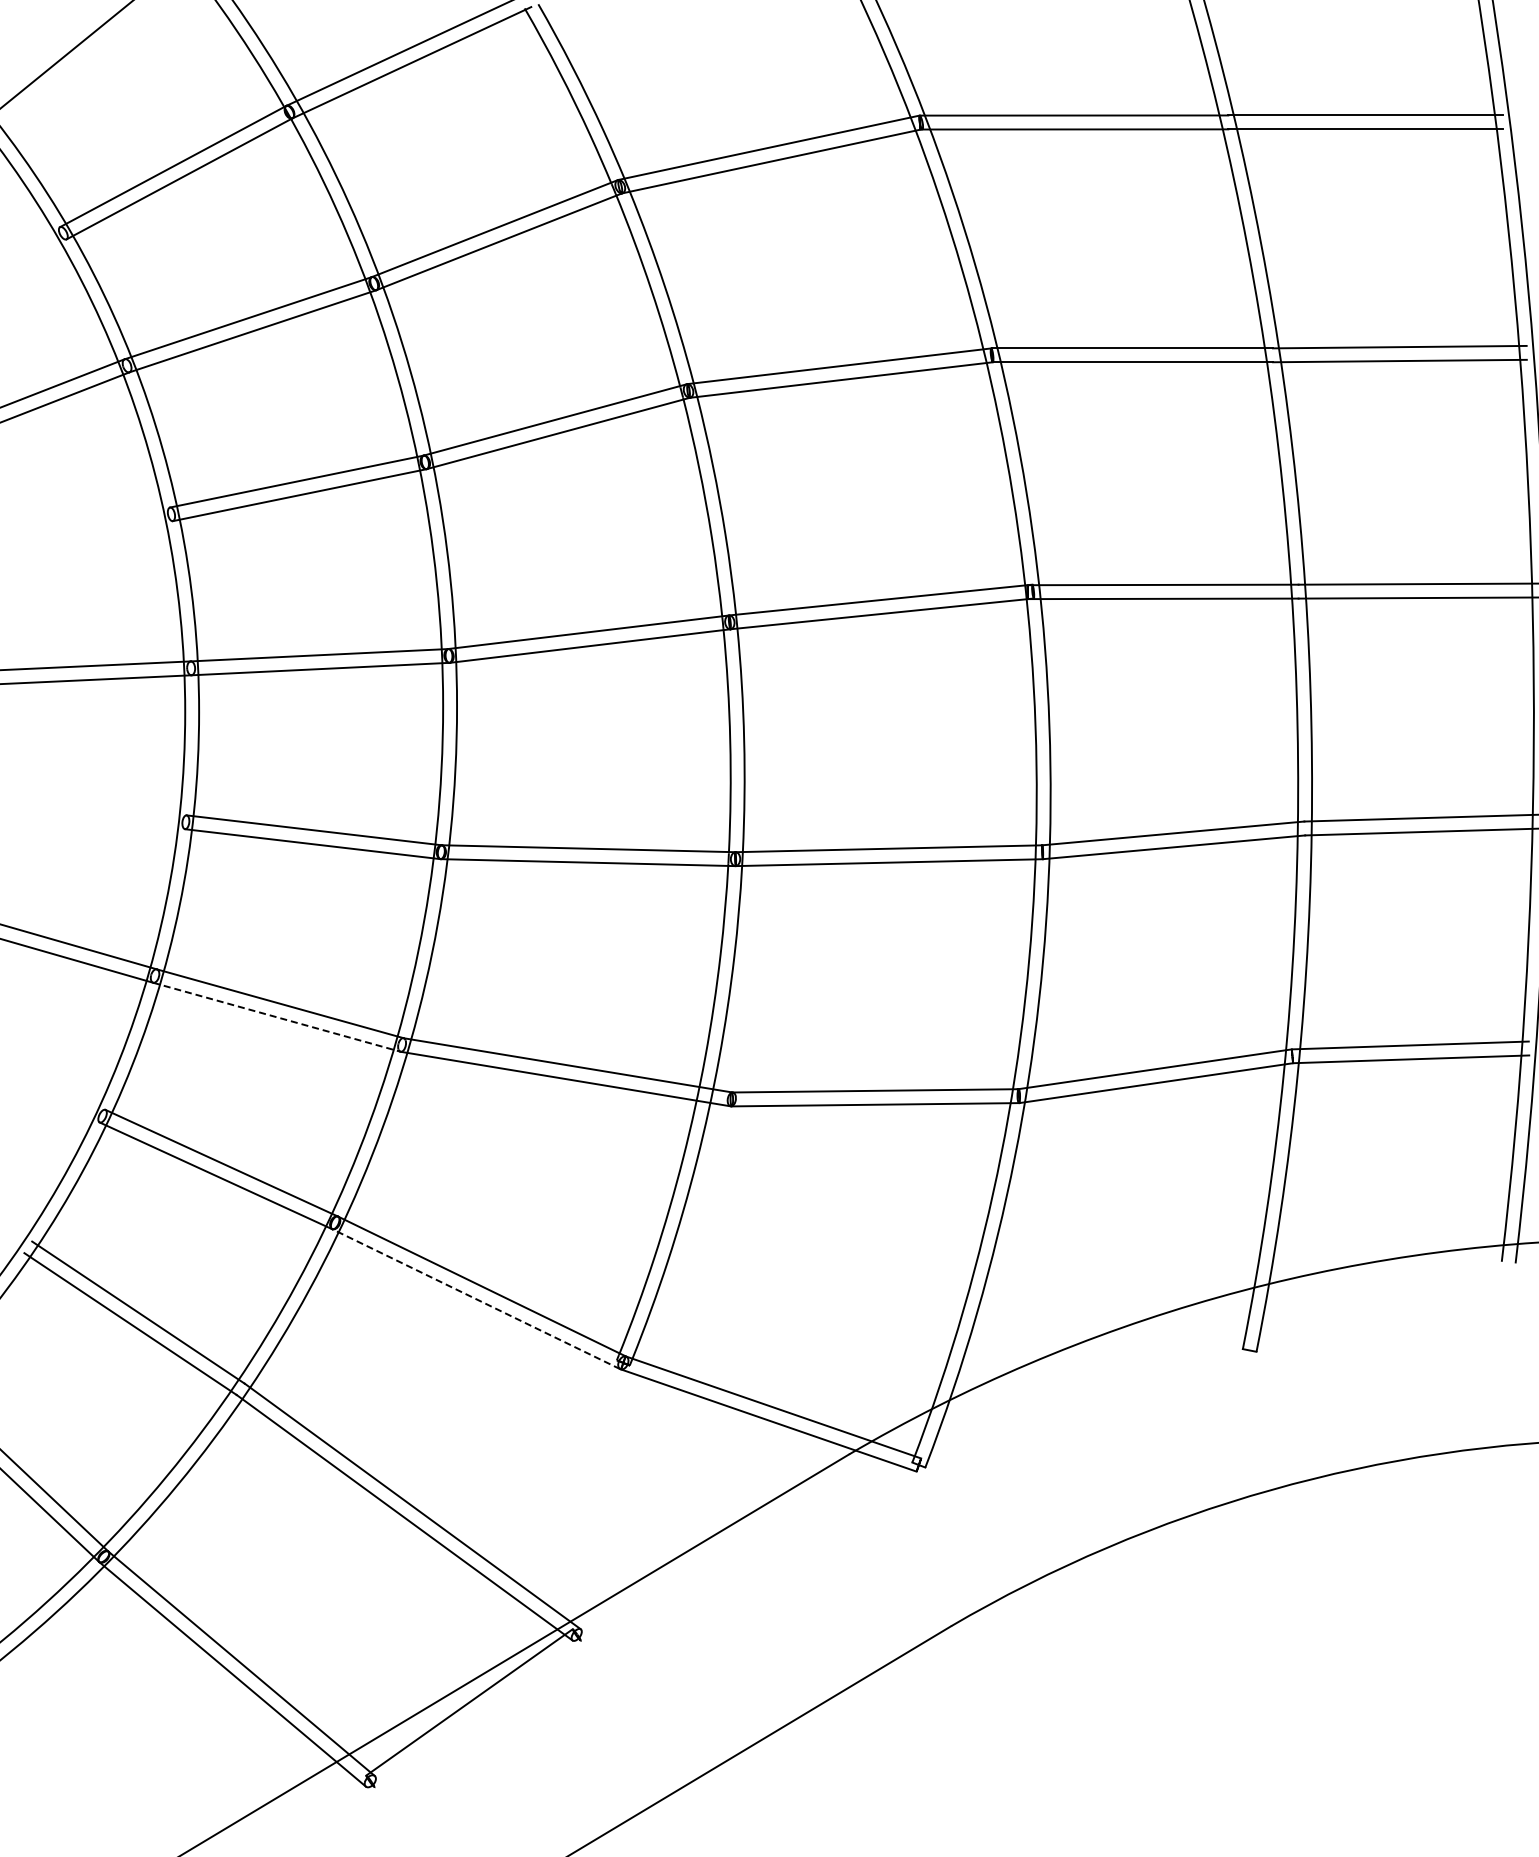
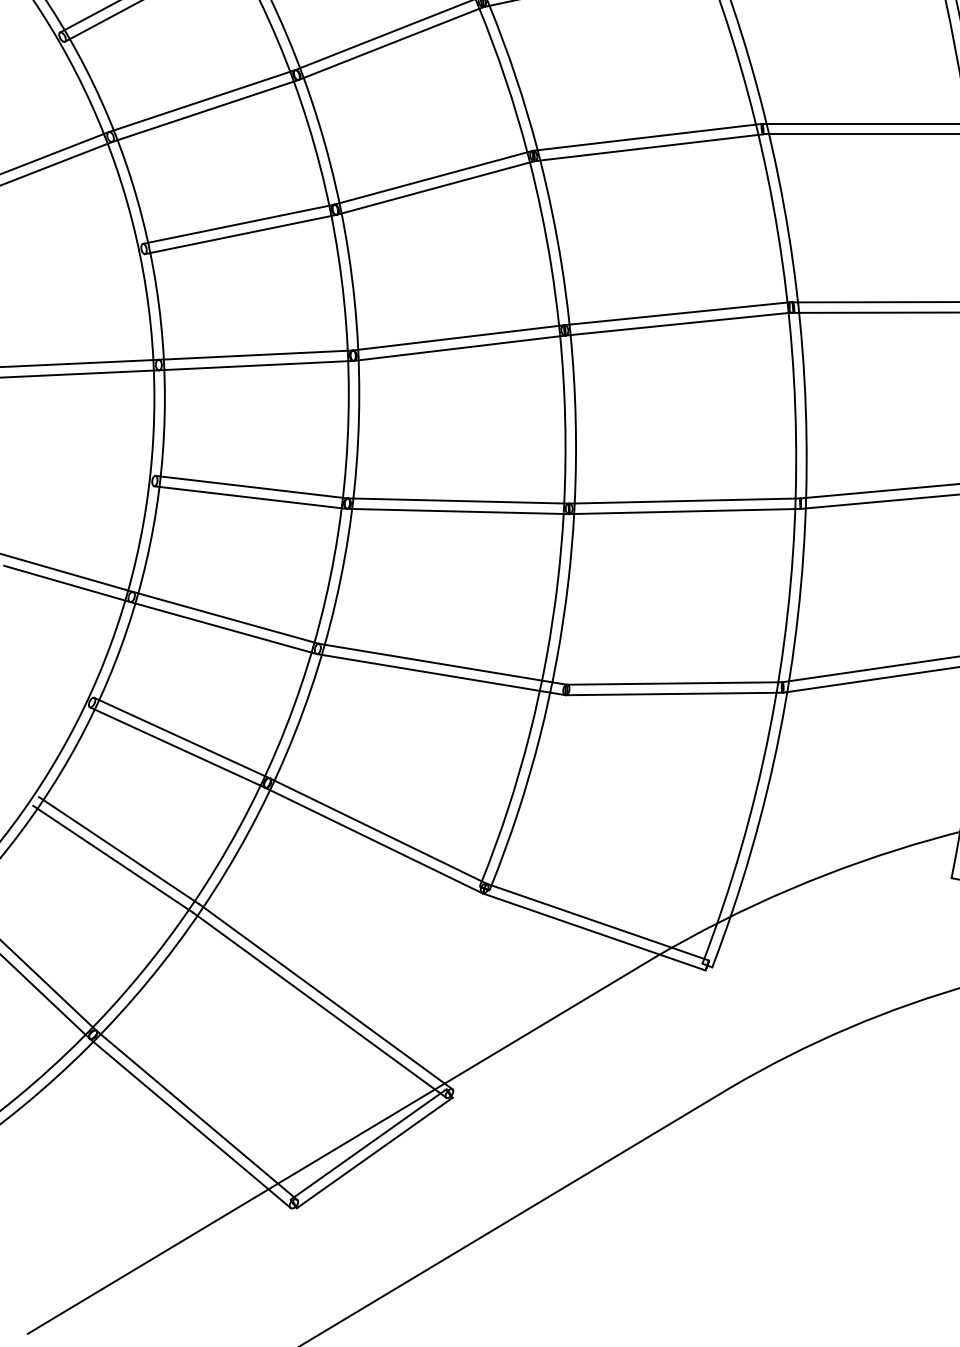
line: (277, 1017) -> (223, 628), dashed -> solid
line: (475, 1298) -> (373, 840), dashed -> solid
line: (477, 1713) -> (374, 1152), added

